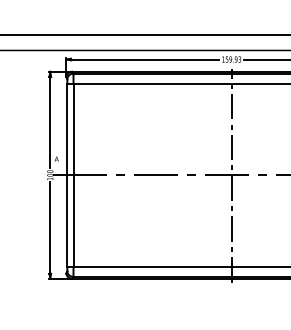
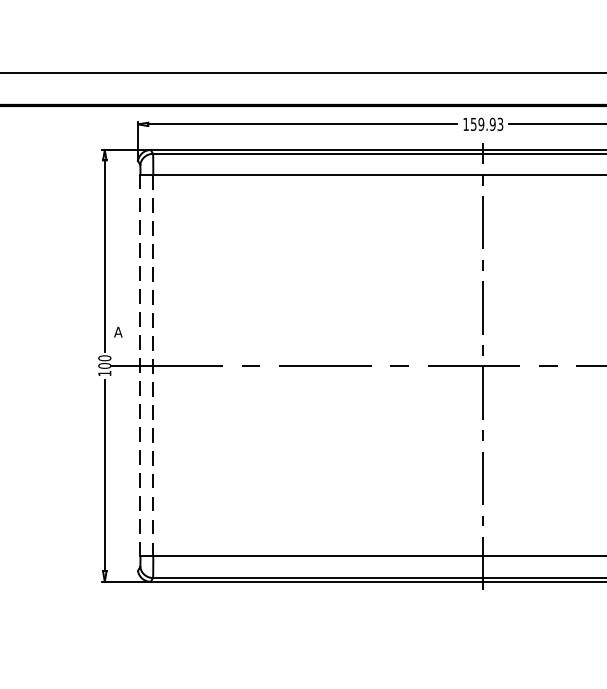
line: (67, 174) -> (140, 364), solid -> dashed
line: (73, 175) -> (153, 366), solid -> dashed

